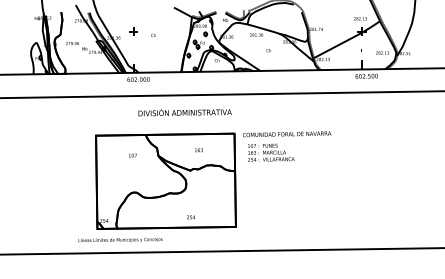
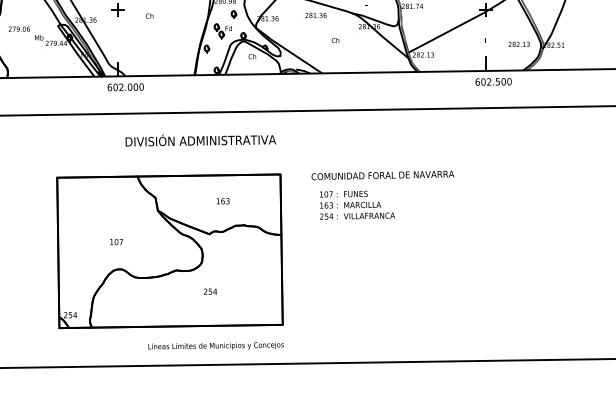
text: (287, 146) -> (383, 195), moved
text: (132, 155) -> (115, 241), moved
text: (191, 217) -> (211, 291), moved
text: (120, 239) -> (215, 345), moved

